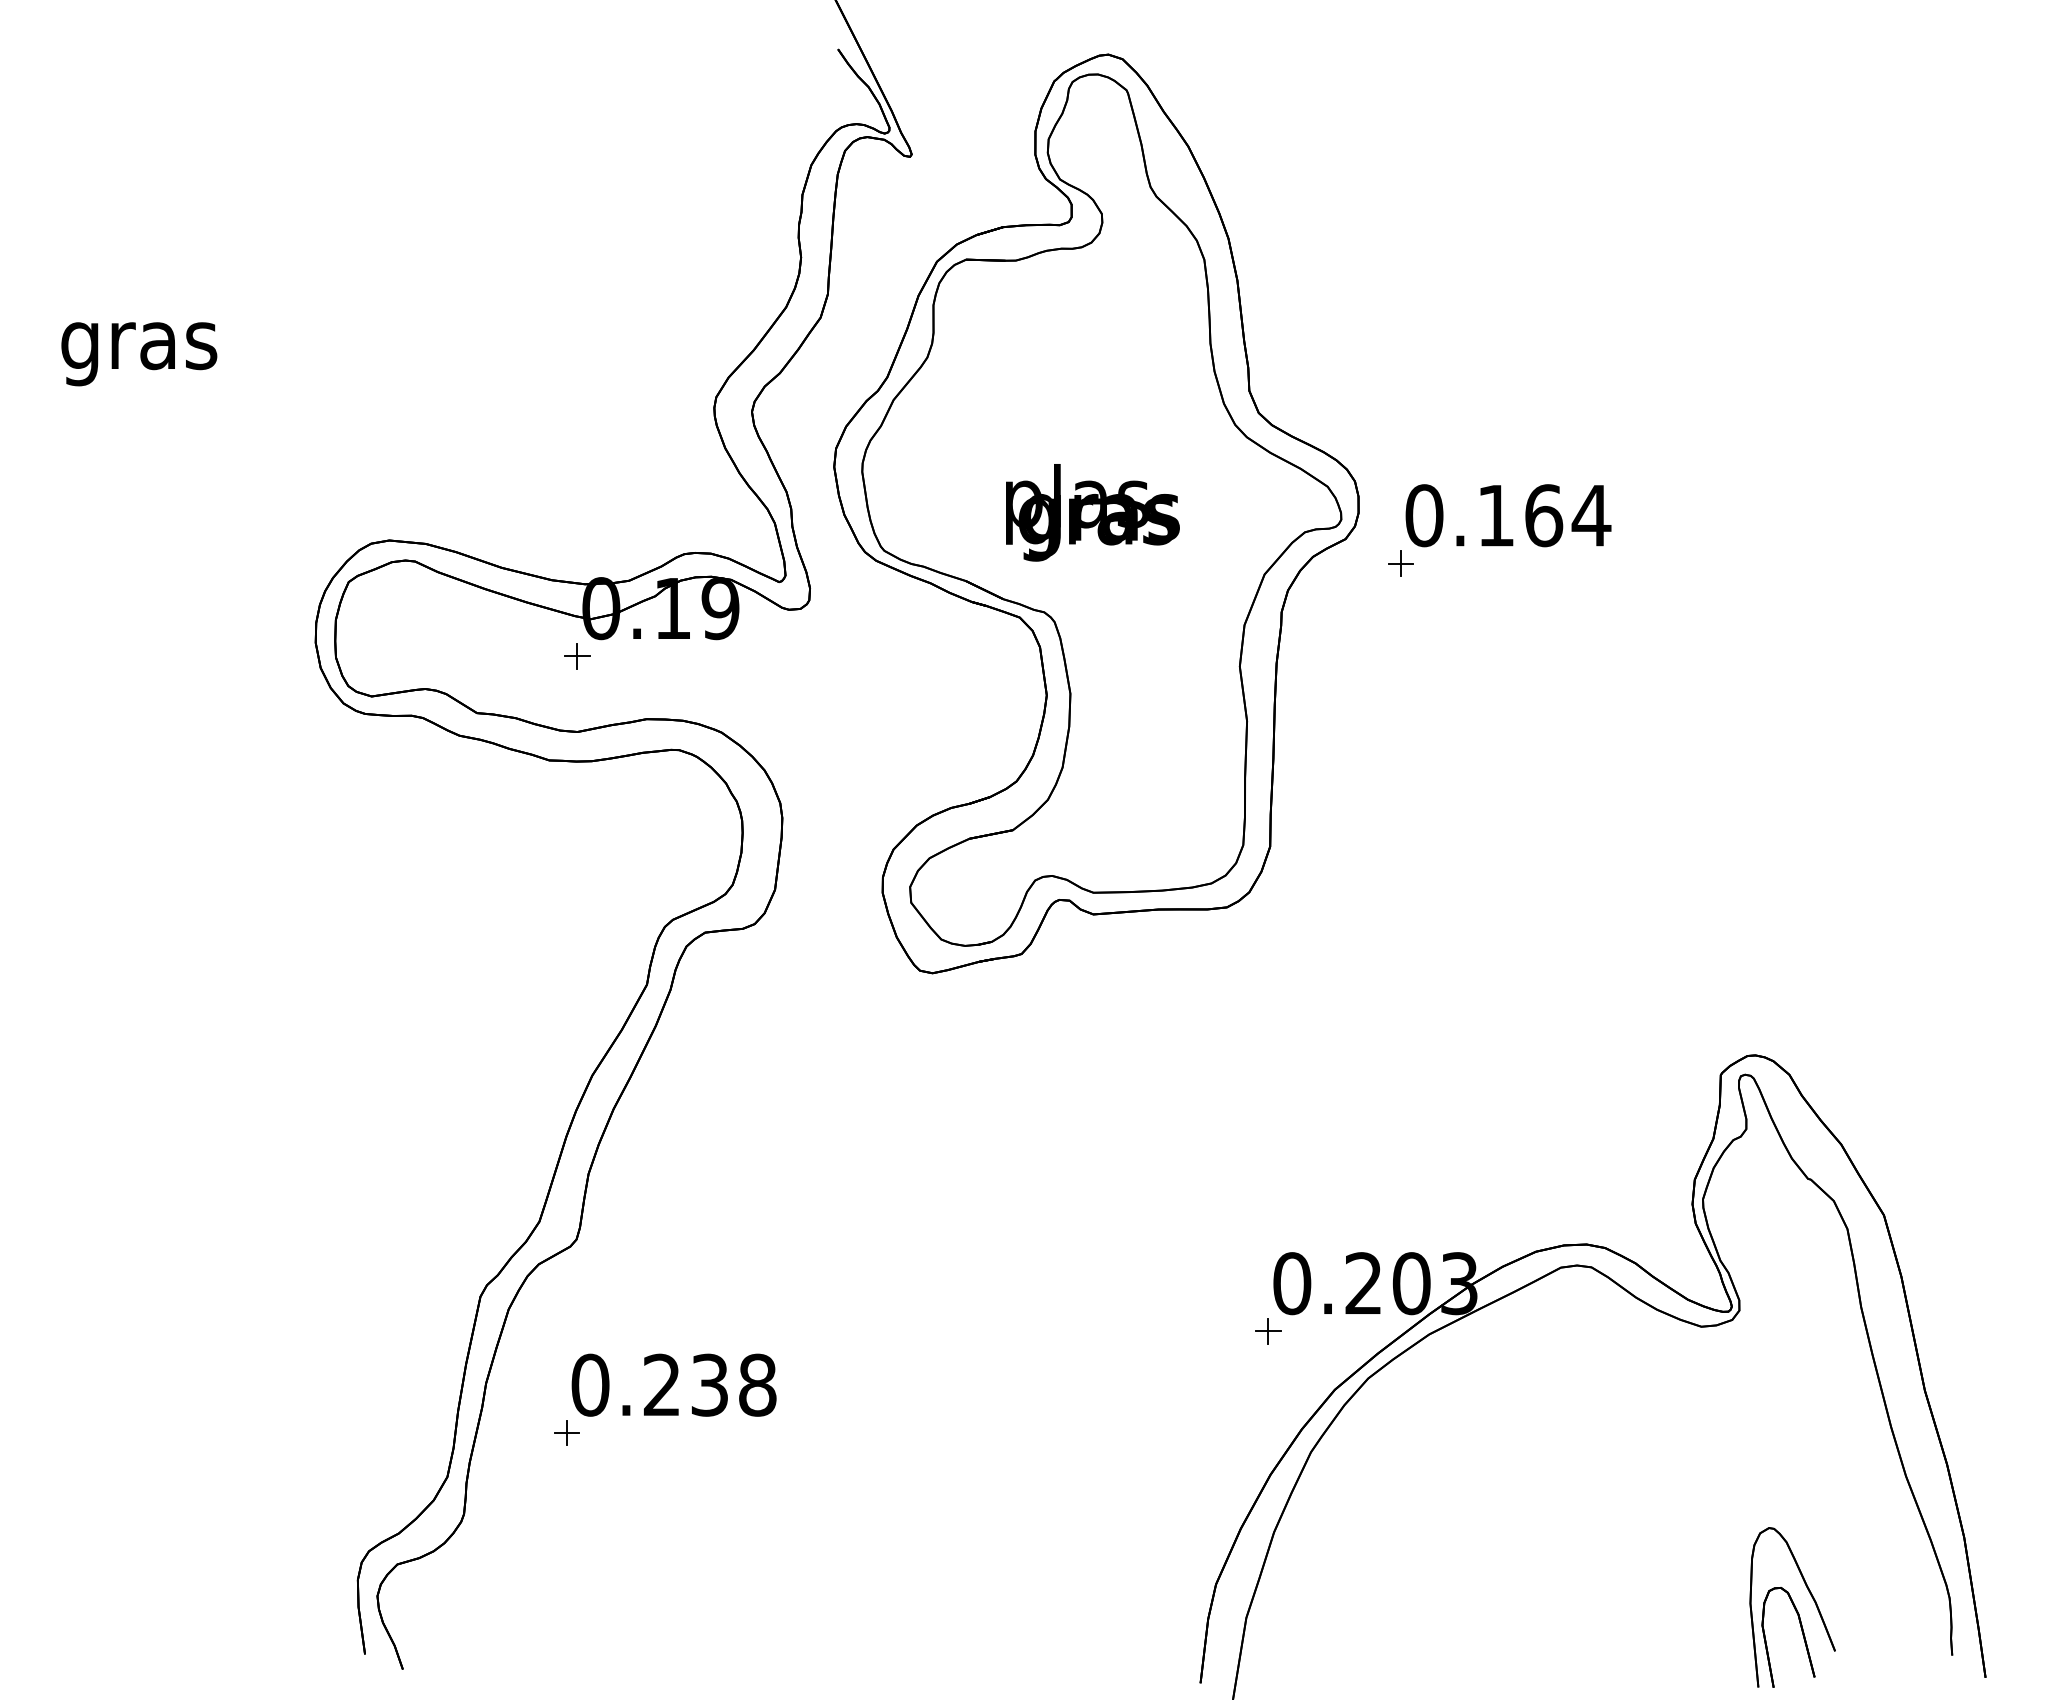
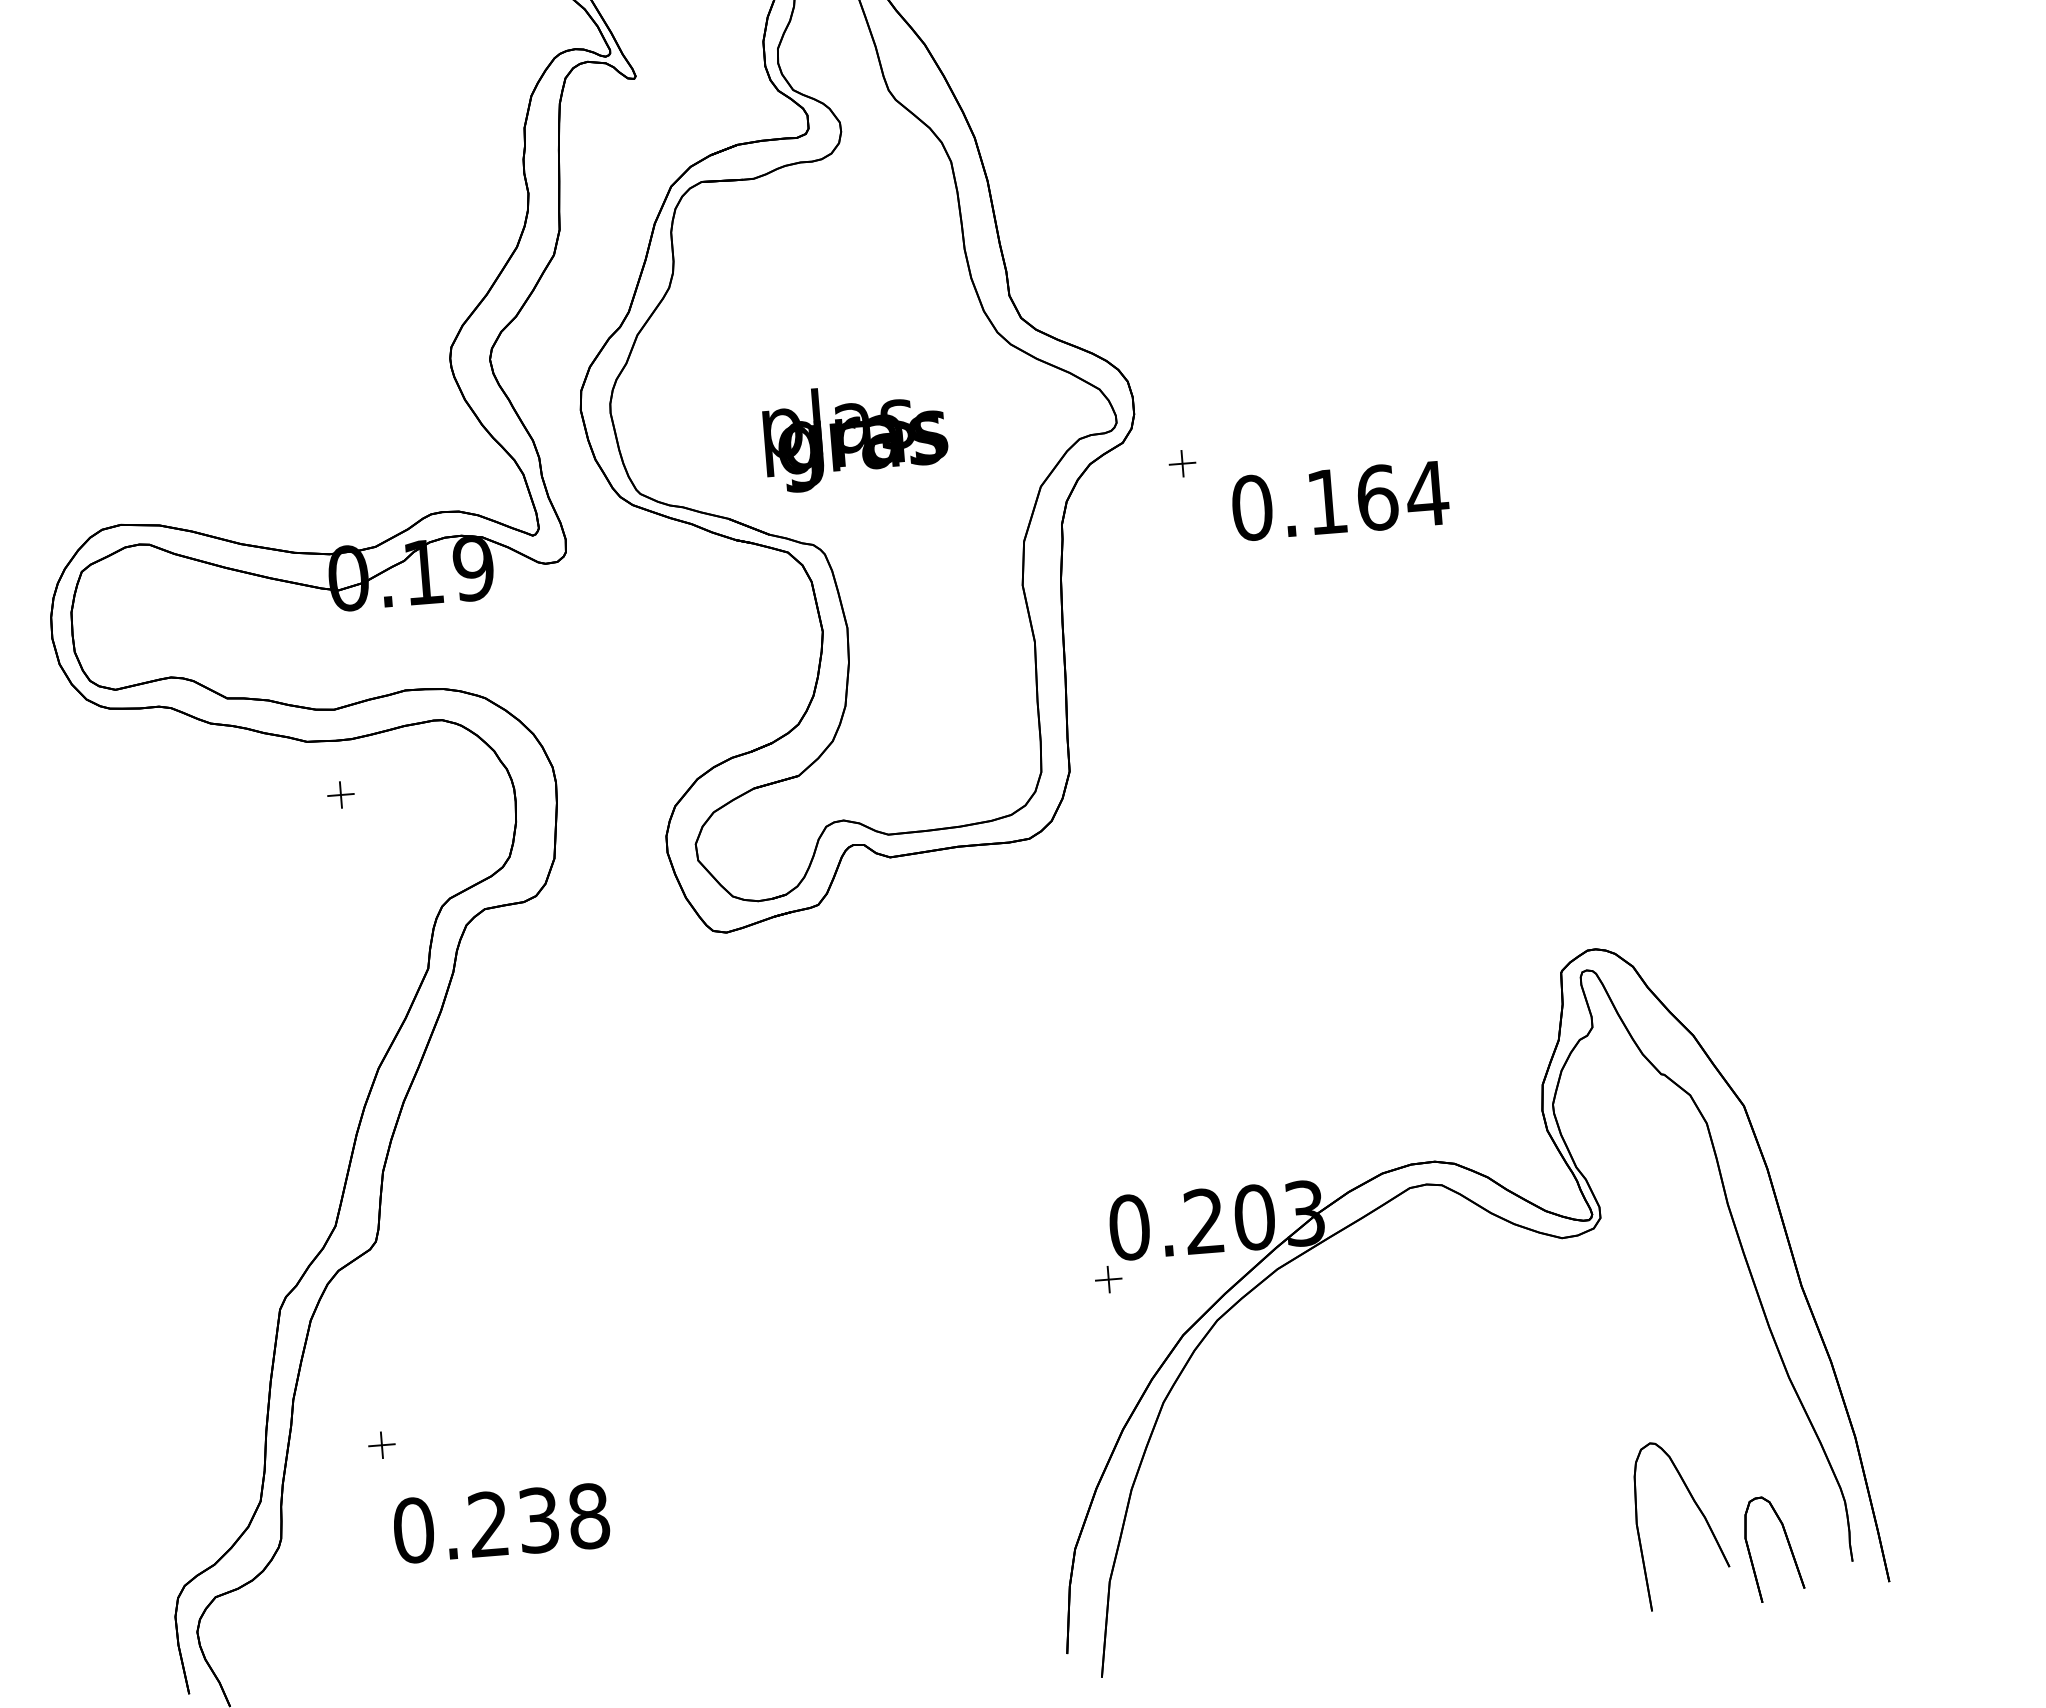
text: (1508, 515) -> (1340, 500), moved
part: (577, 656) -> (340, 795), moved
text: (673, 1384) -> (500, 1522), moved
part: (1802, 1635) -> (1788, 1545), moved

